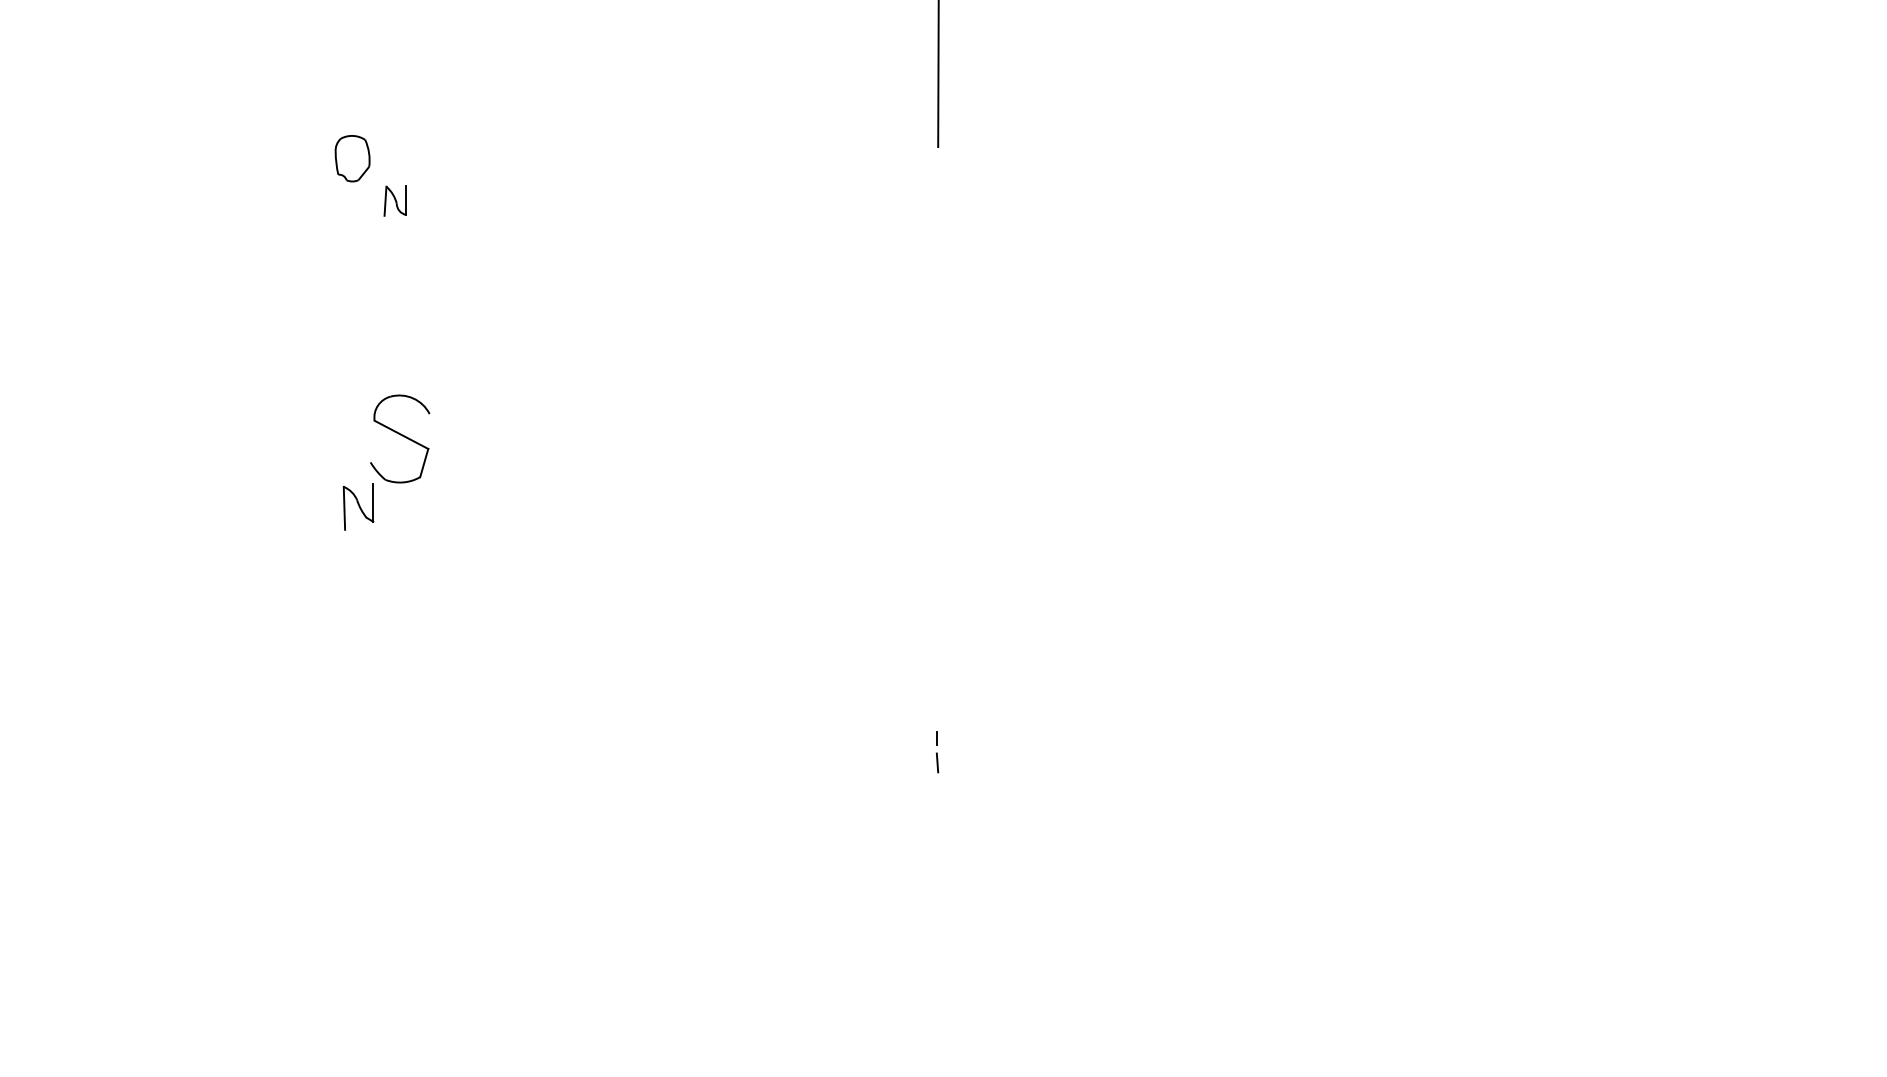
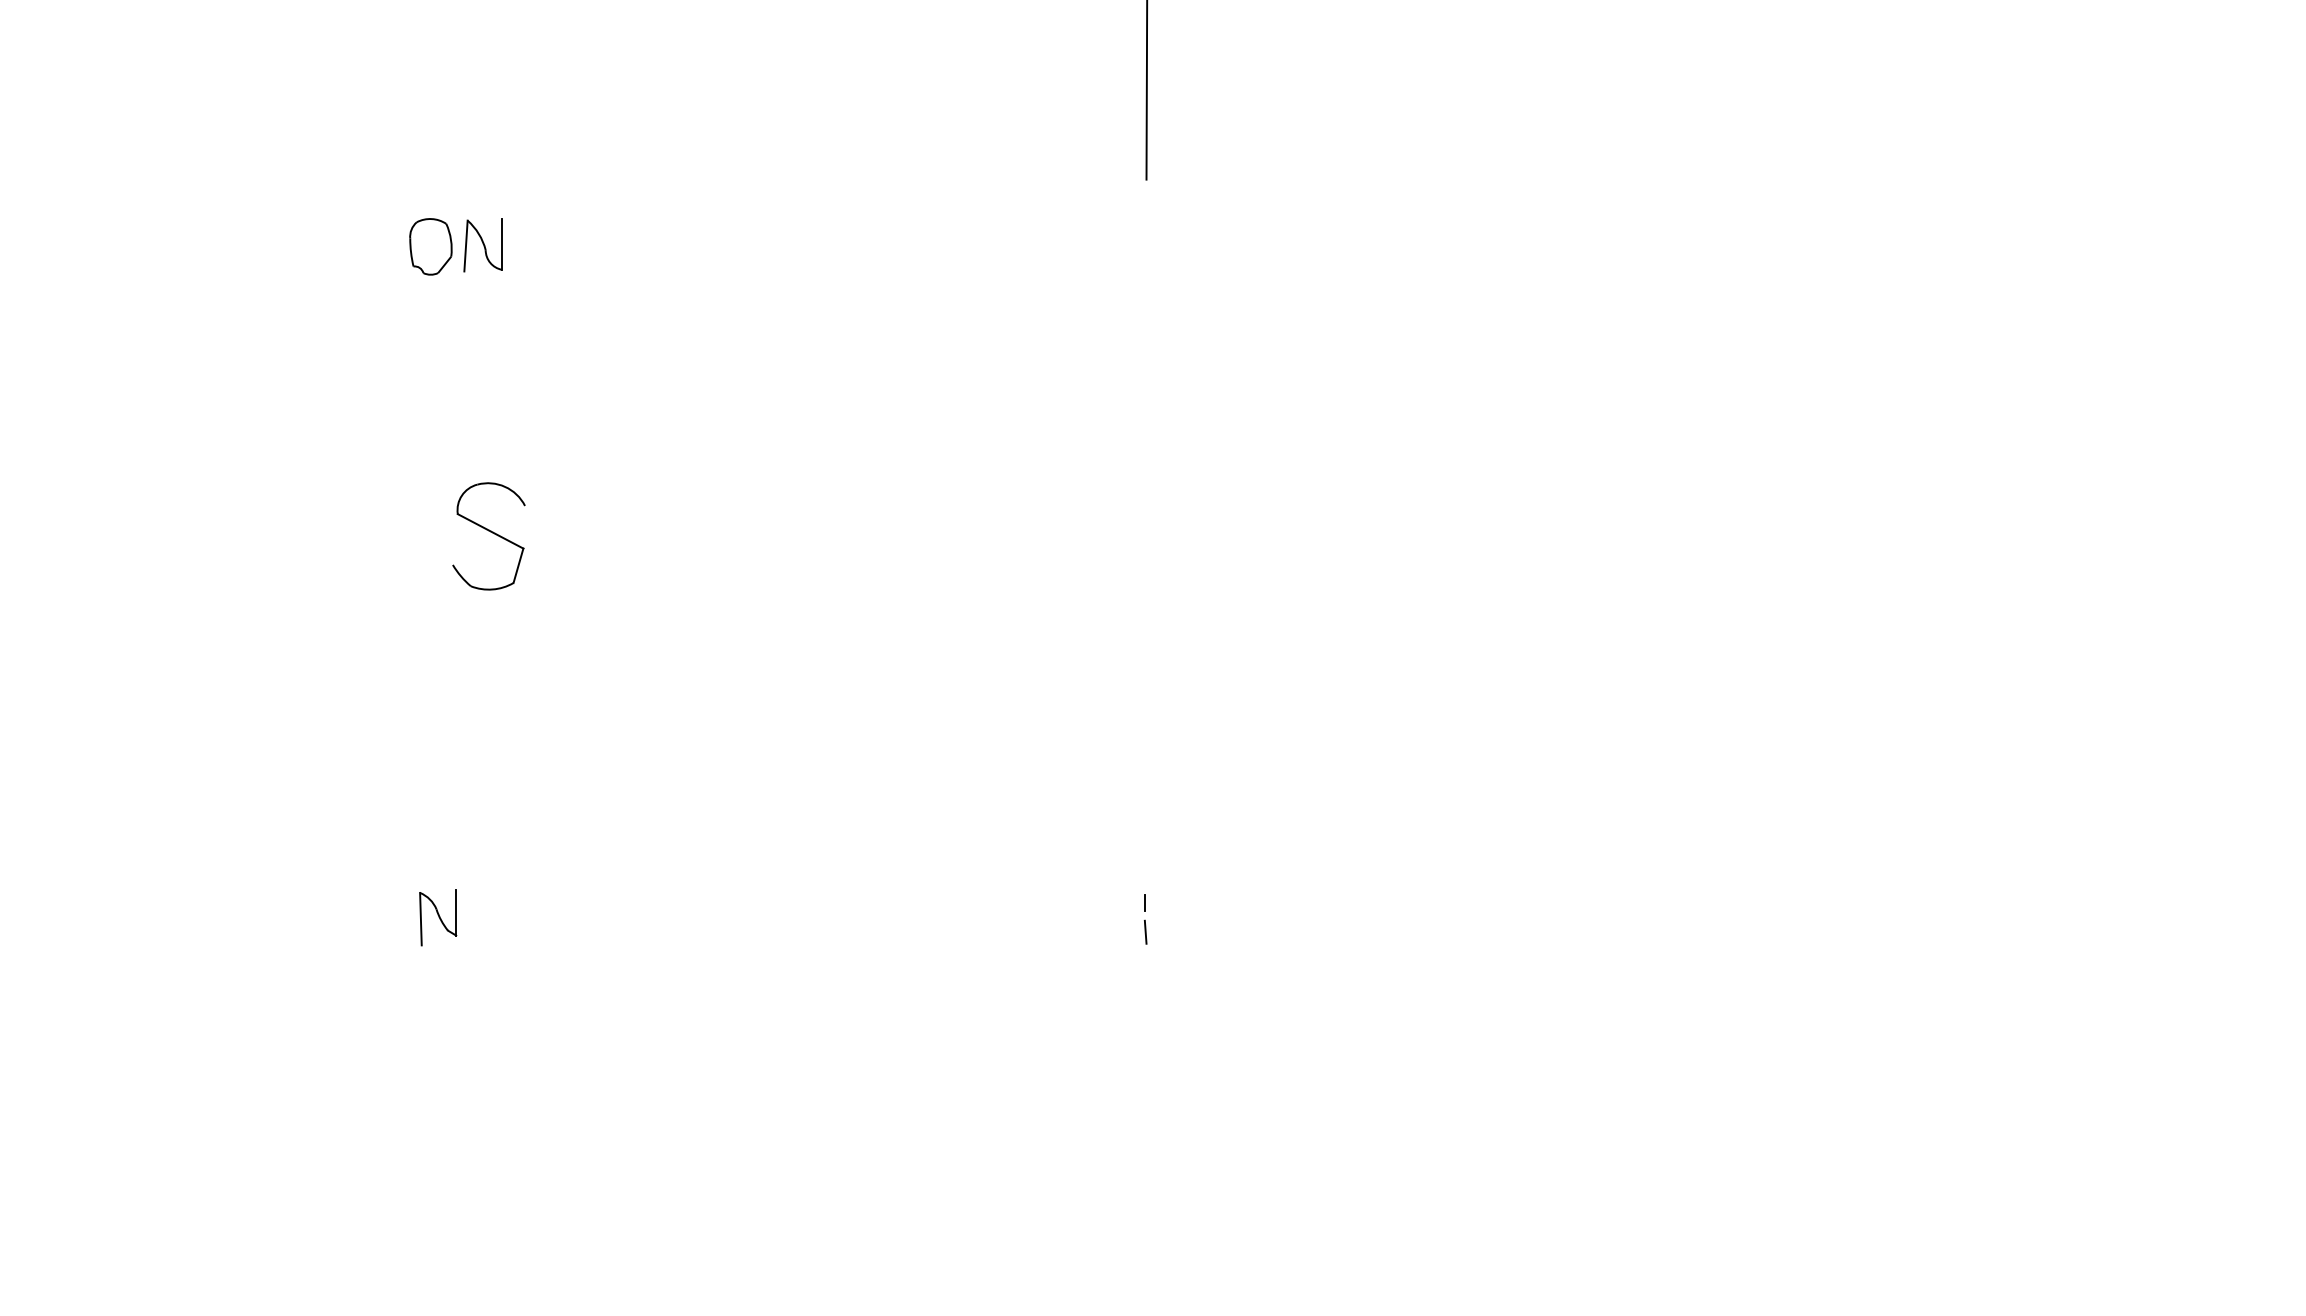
part: (352, 158) -> (430, 246), moved
part: (394, 200) -> (482, 245), size x1.43
part: (358, 506) -> (438, 917), moved

